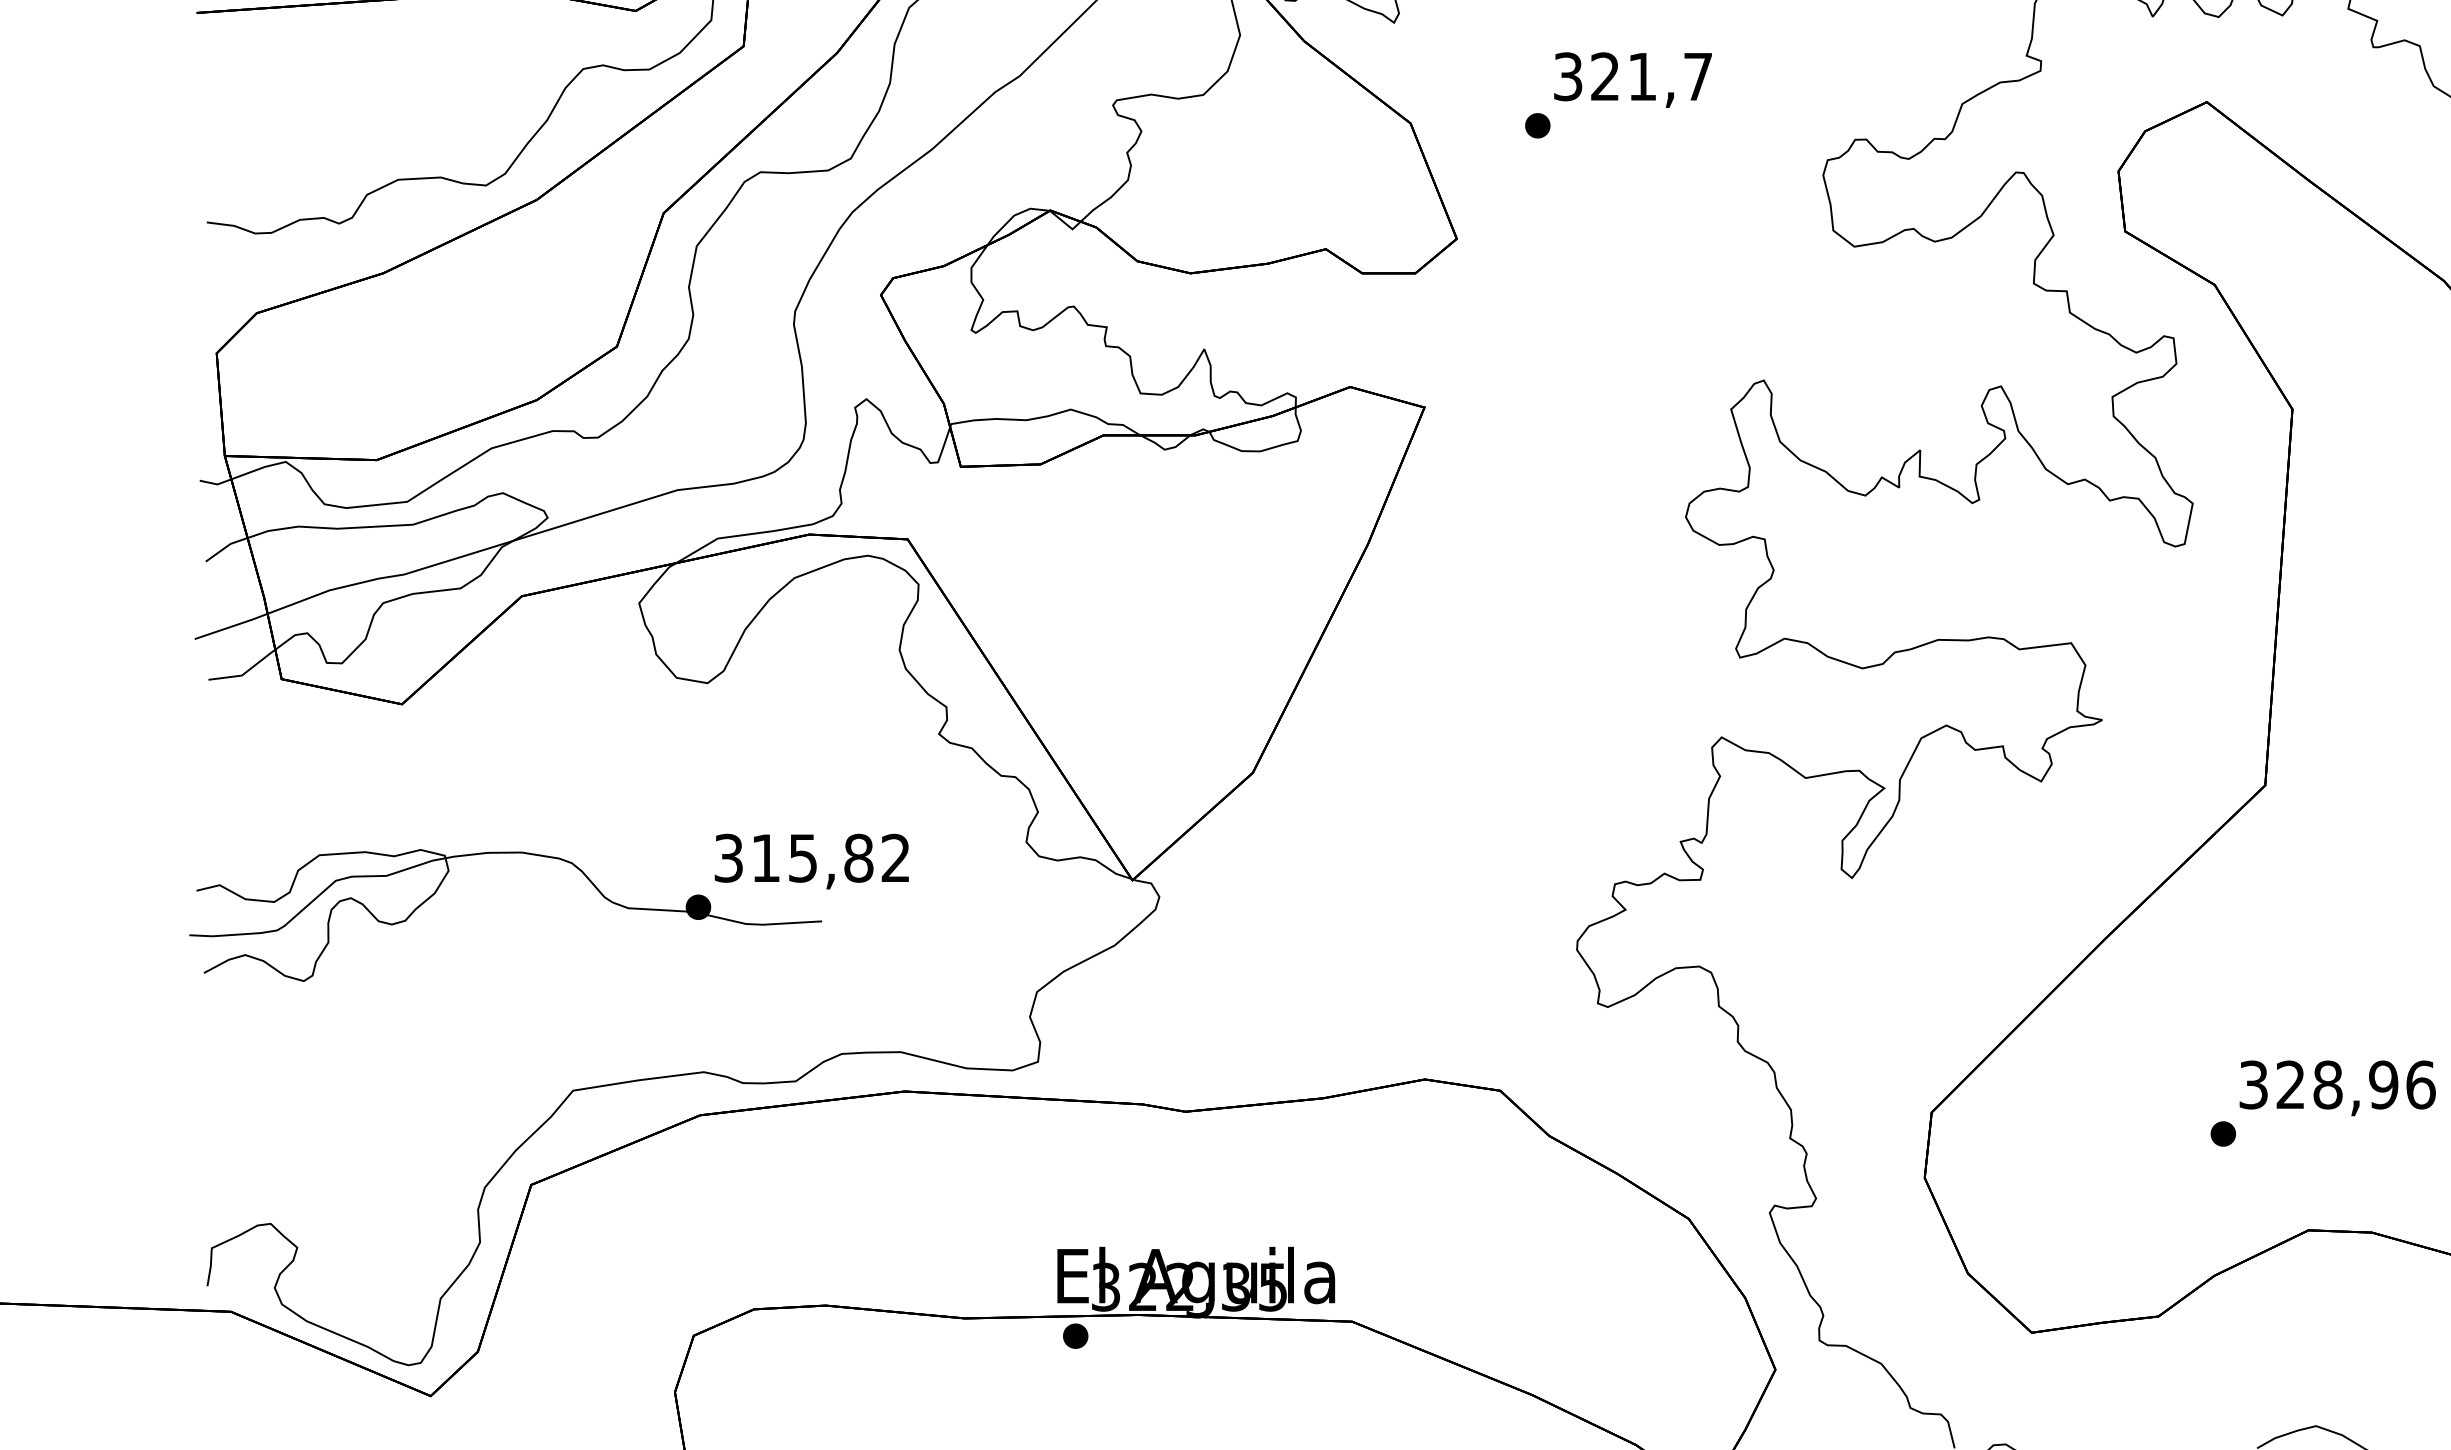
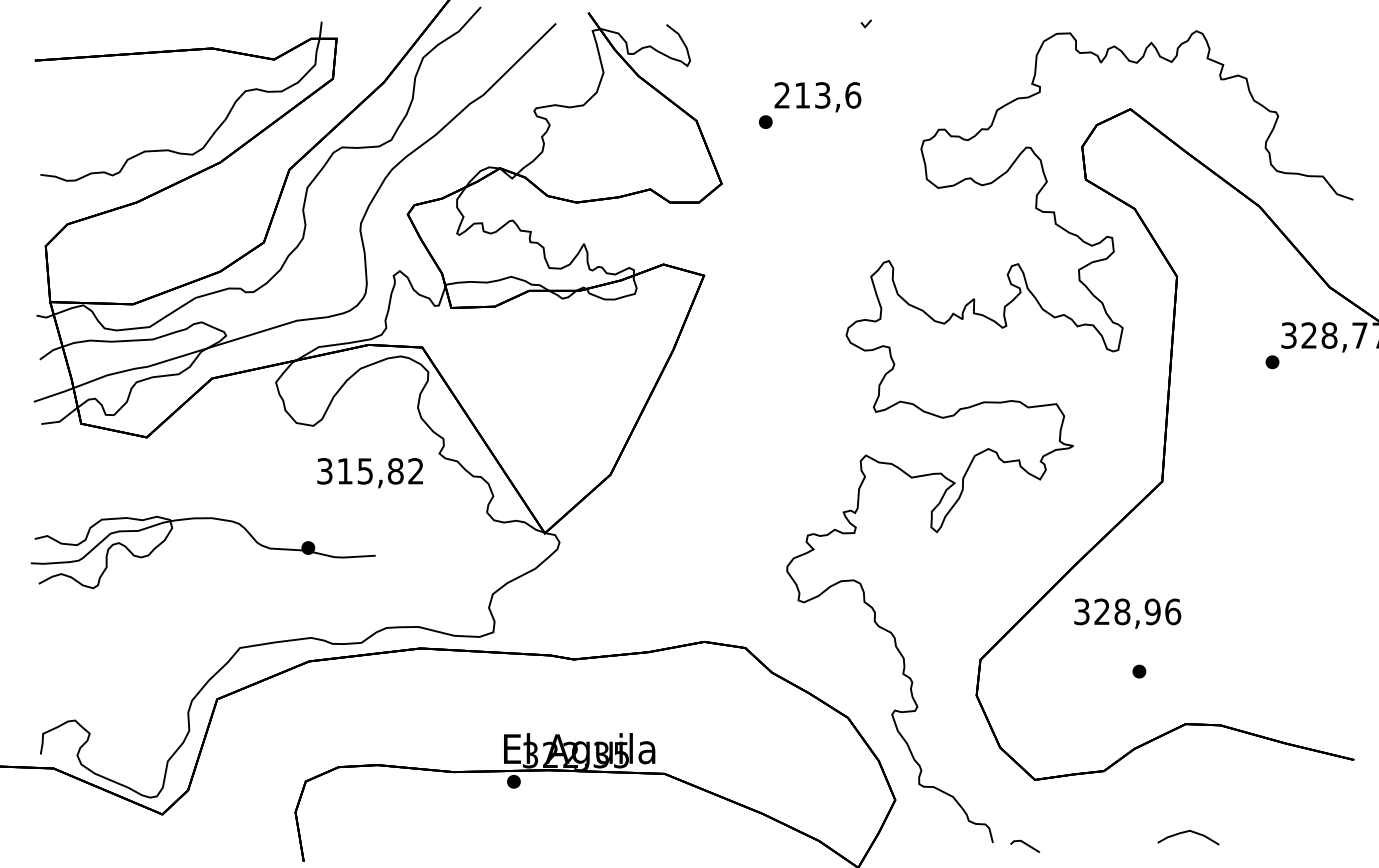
text: (1632, 76) -> (817, 95), 321,7 -> 213,6
text: (810, 862) -> (369, 473), moved
text: (2337, 1087) -> (1127, 613), moved

